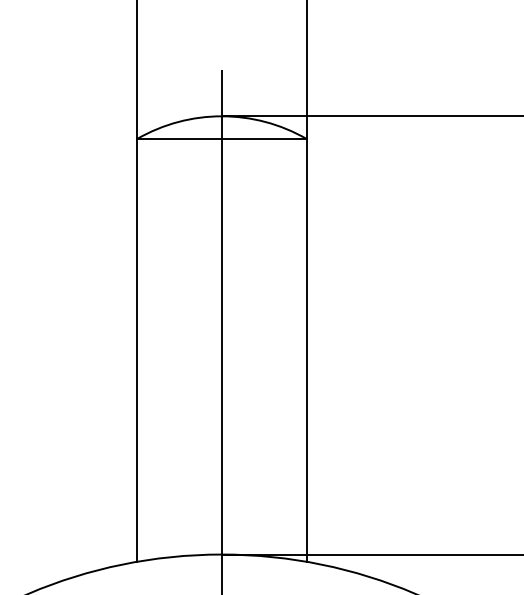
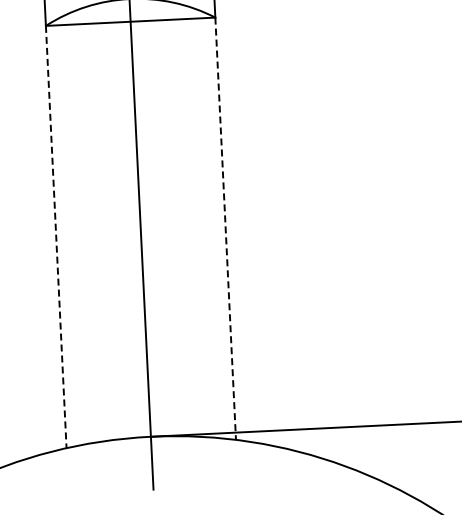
line: (137, 350) -> (56, 237), solid -> dashed
line: (306, 350) -> (225, 228), solid -> dashed

